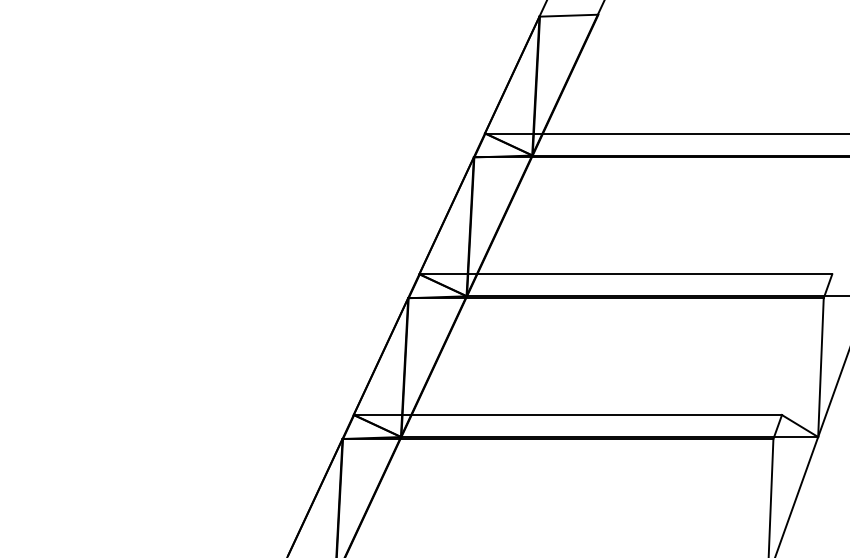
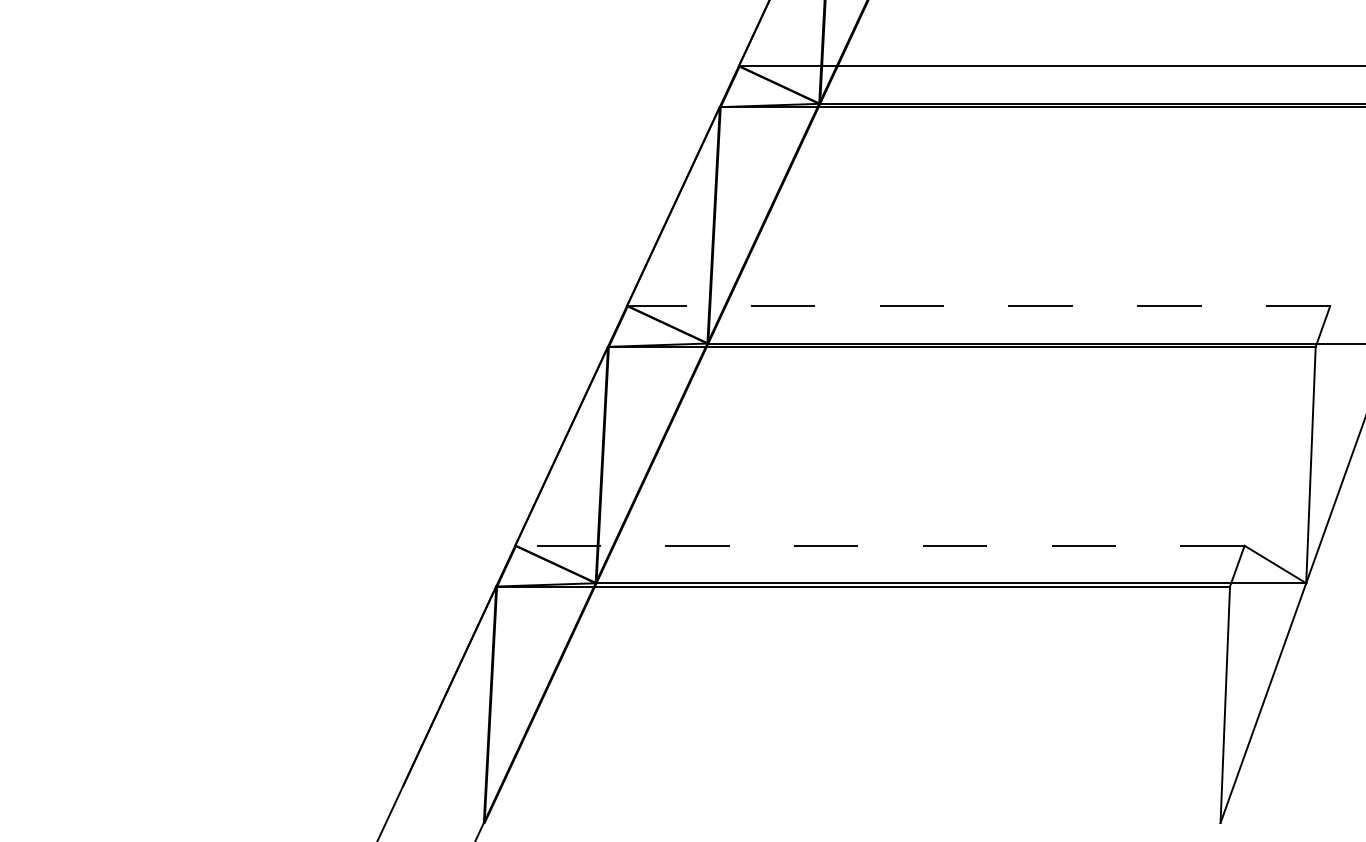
line: (625, 274) -> (978, 306), solid -> dashed
line: (568, 415) -> (881, 546), solid -> dashed

